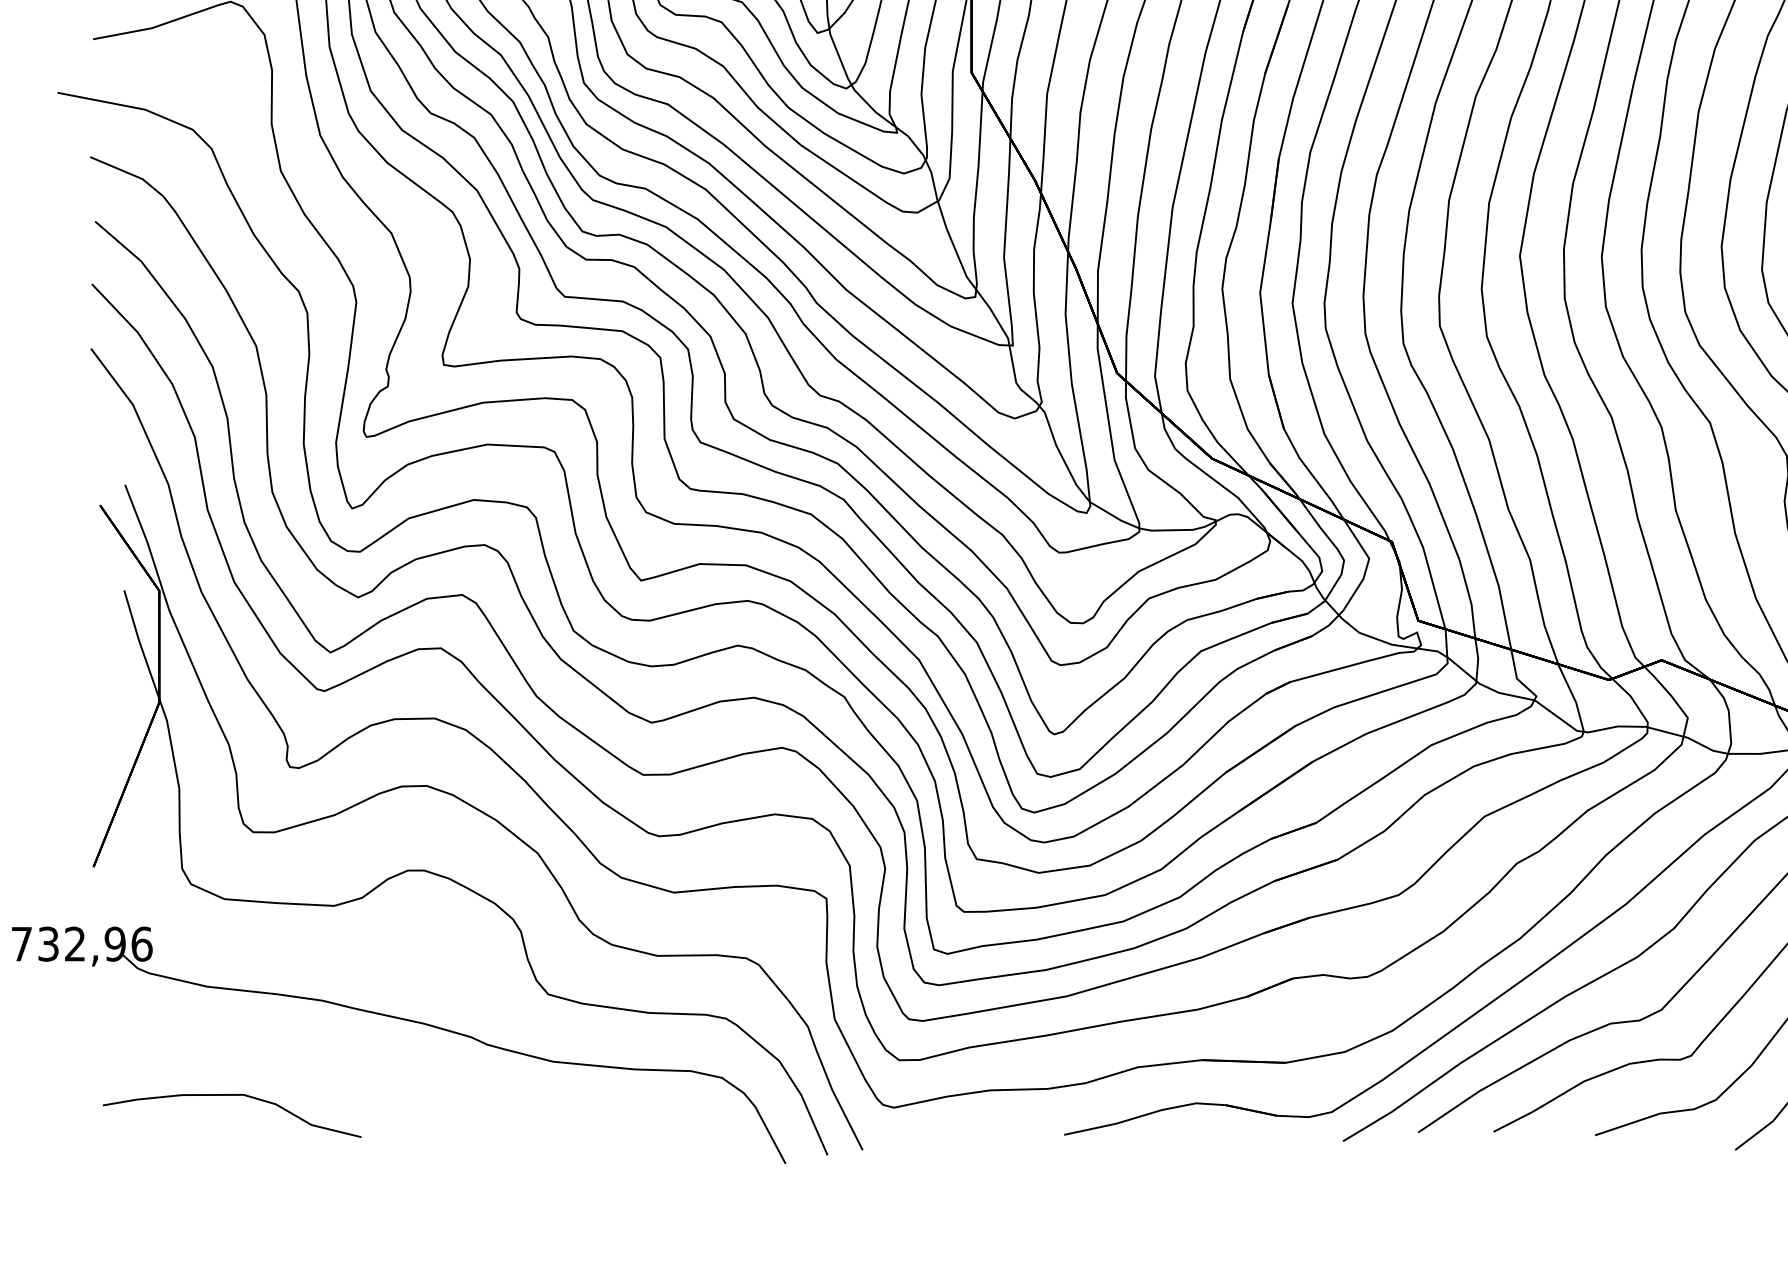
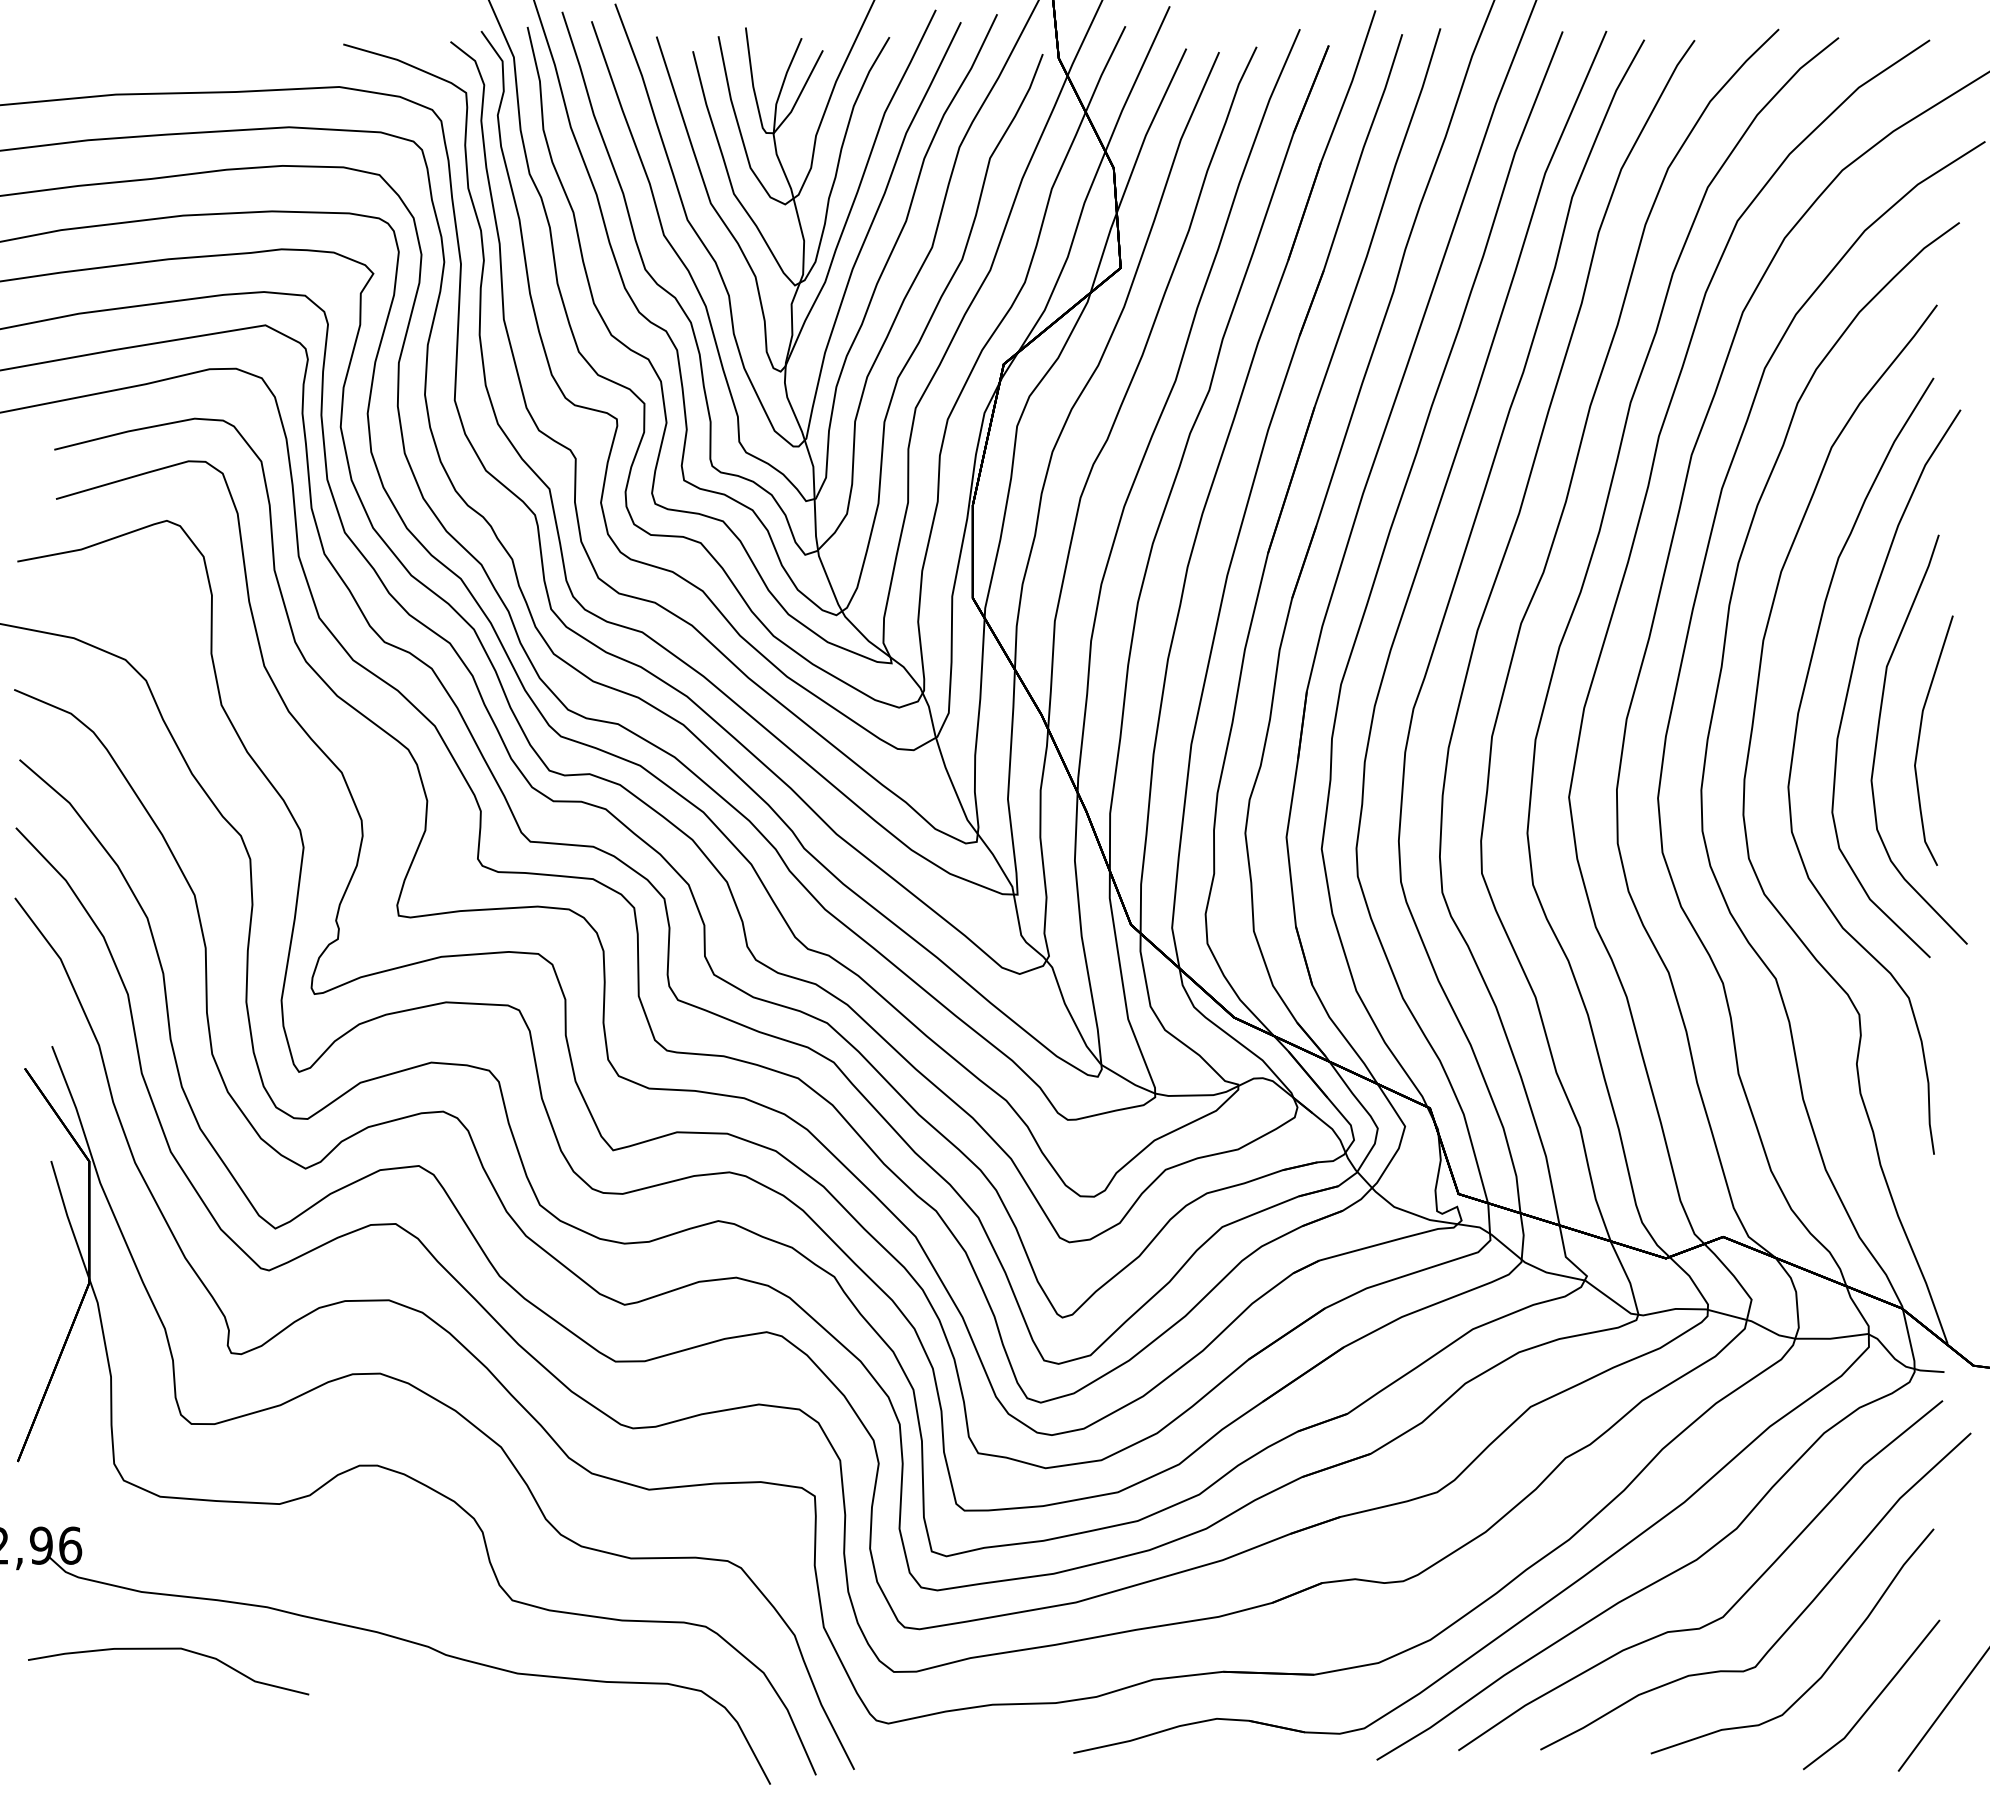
curve: (232, 1095) -> (168, 1649), moved

